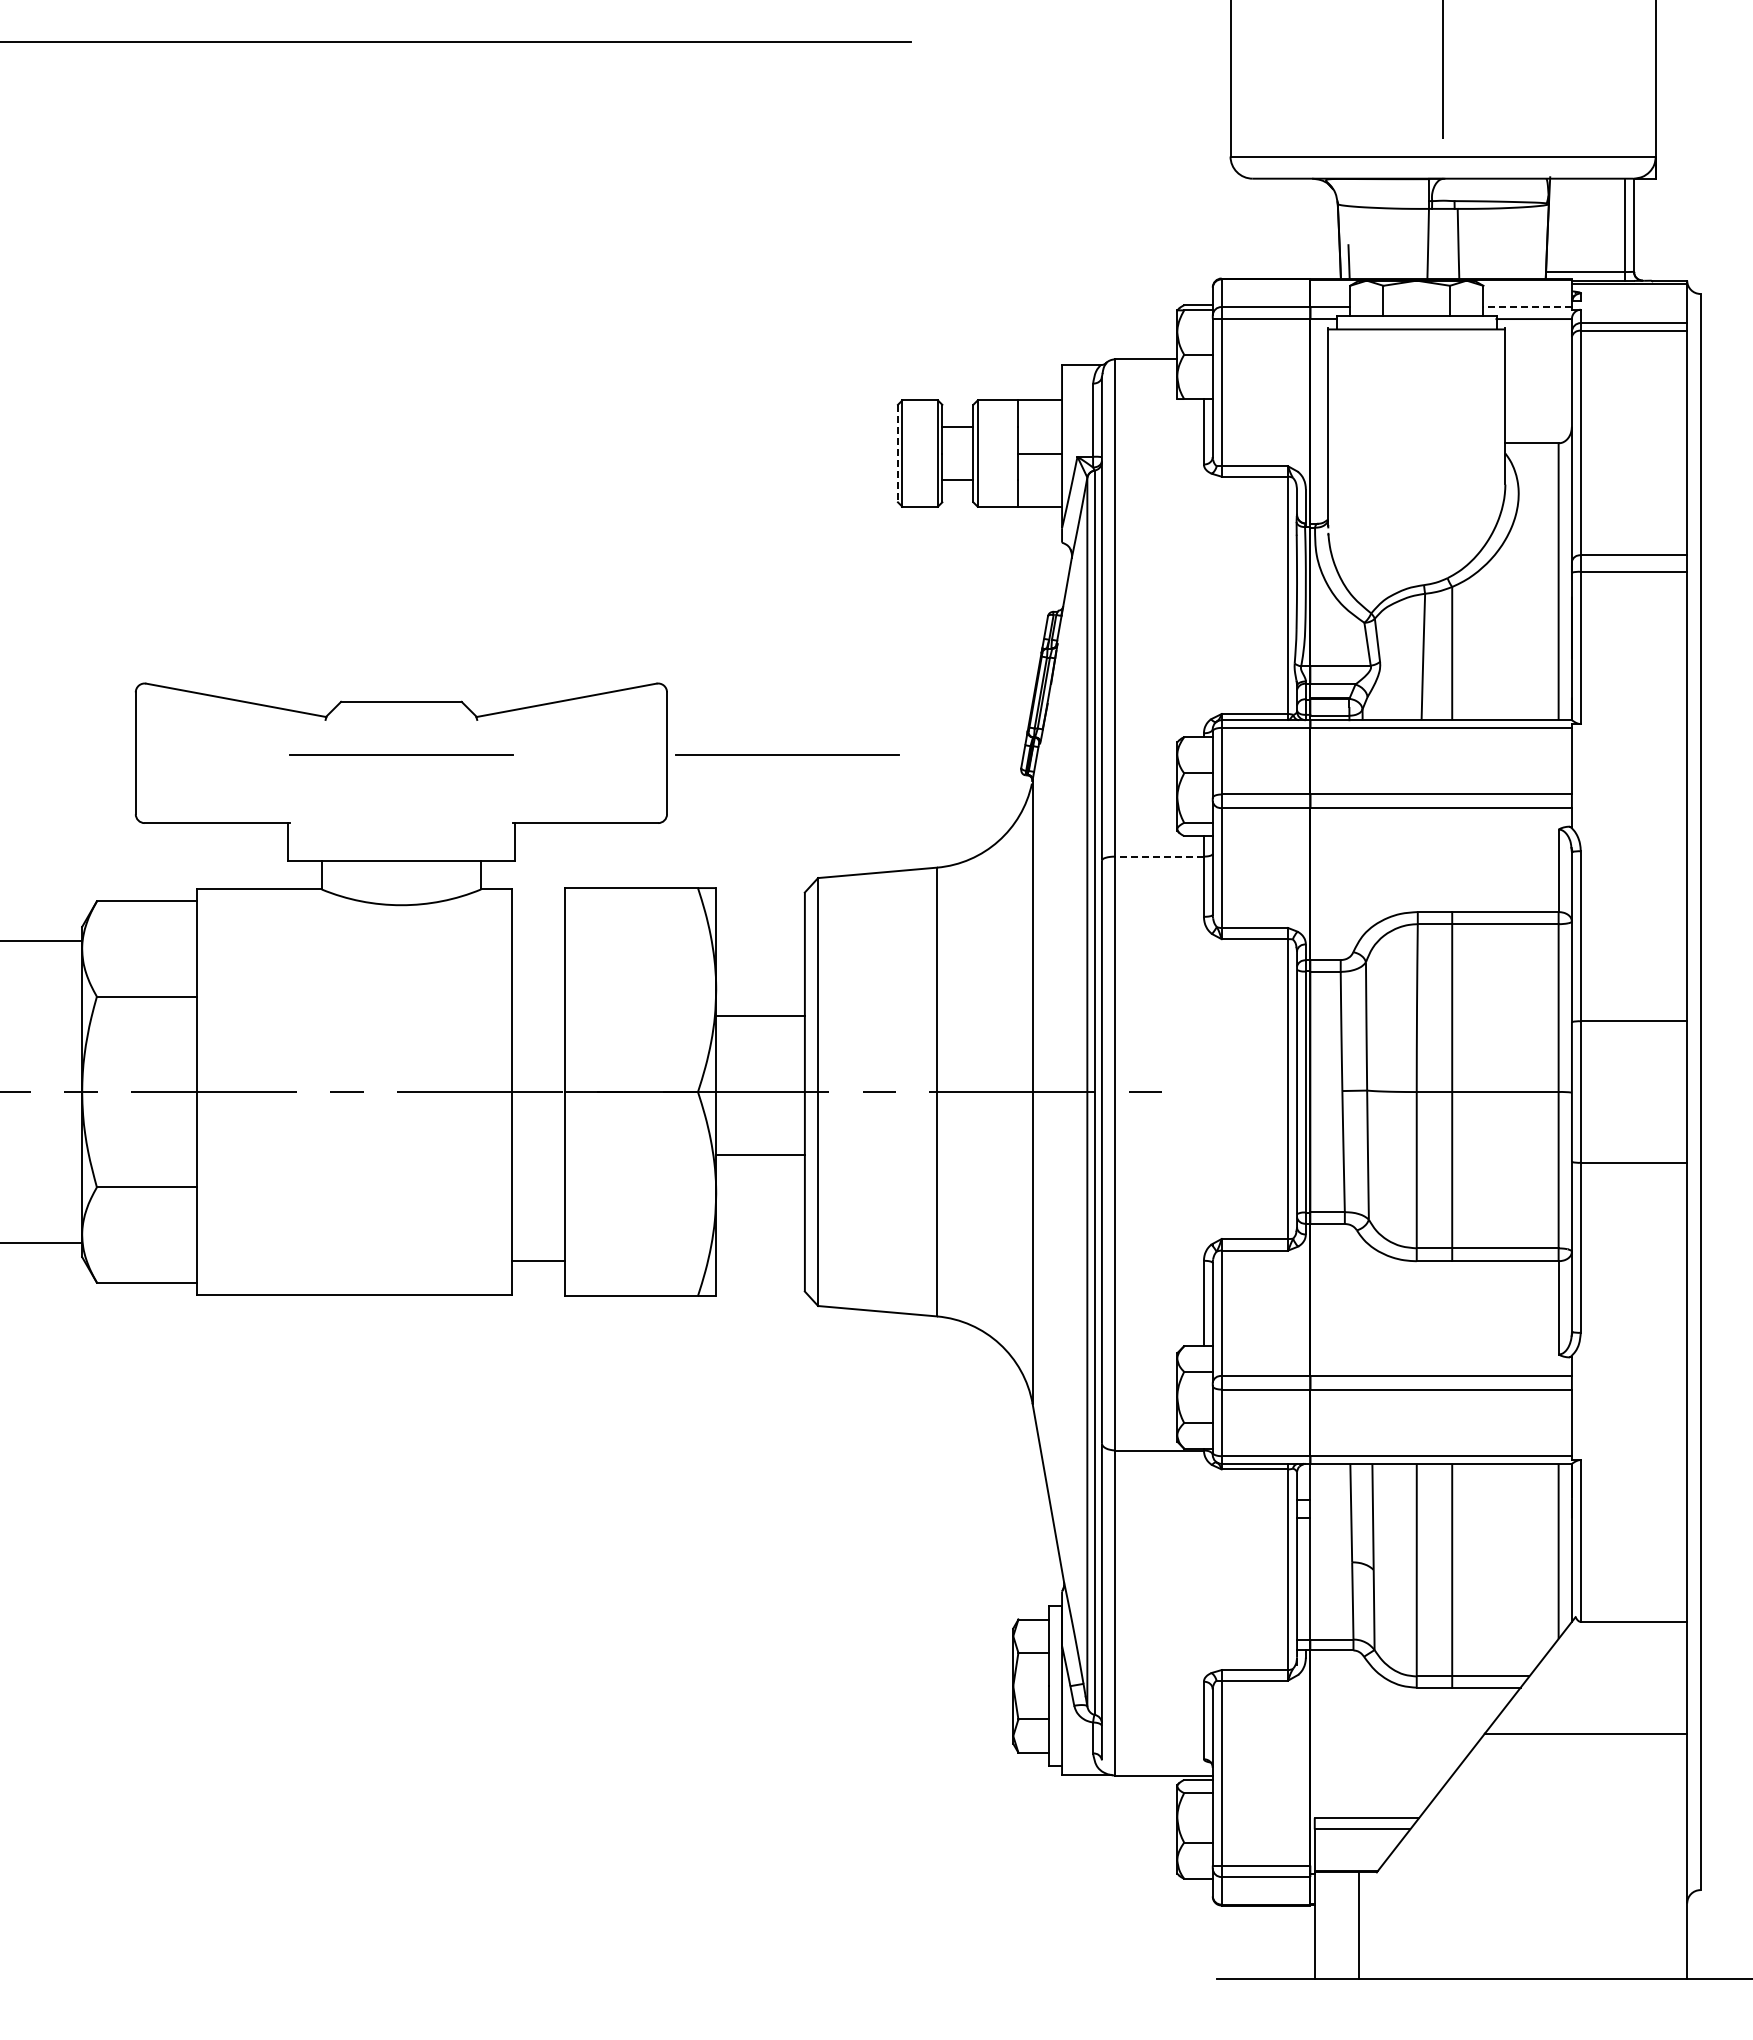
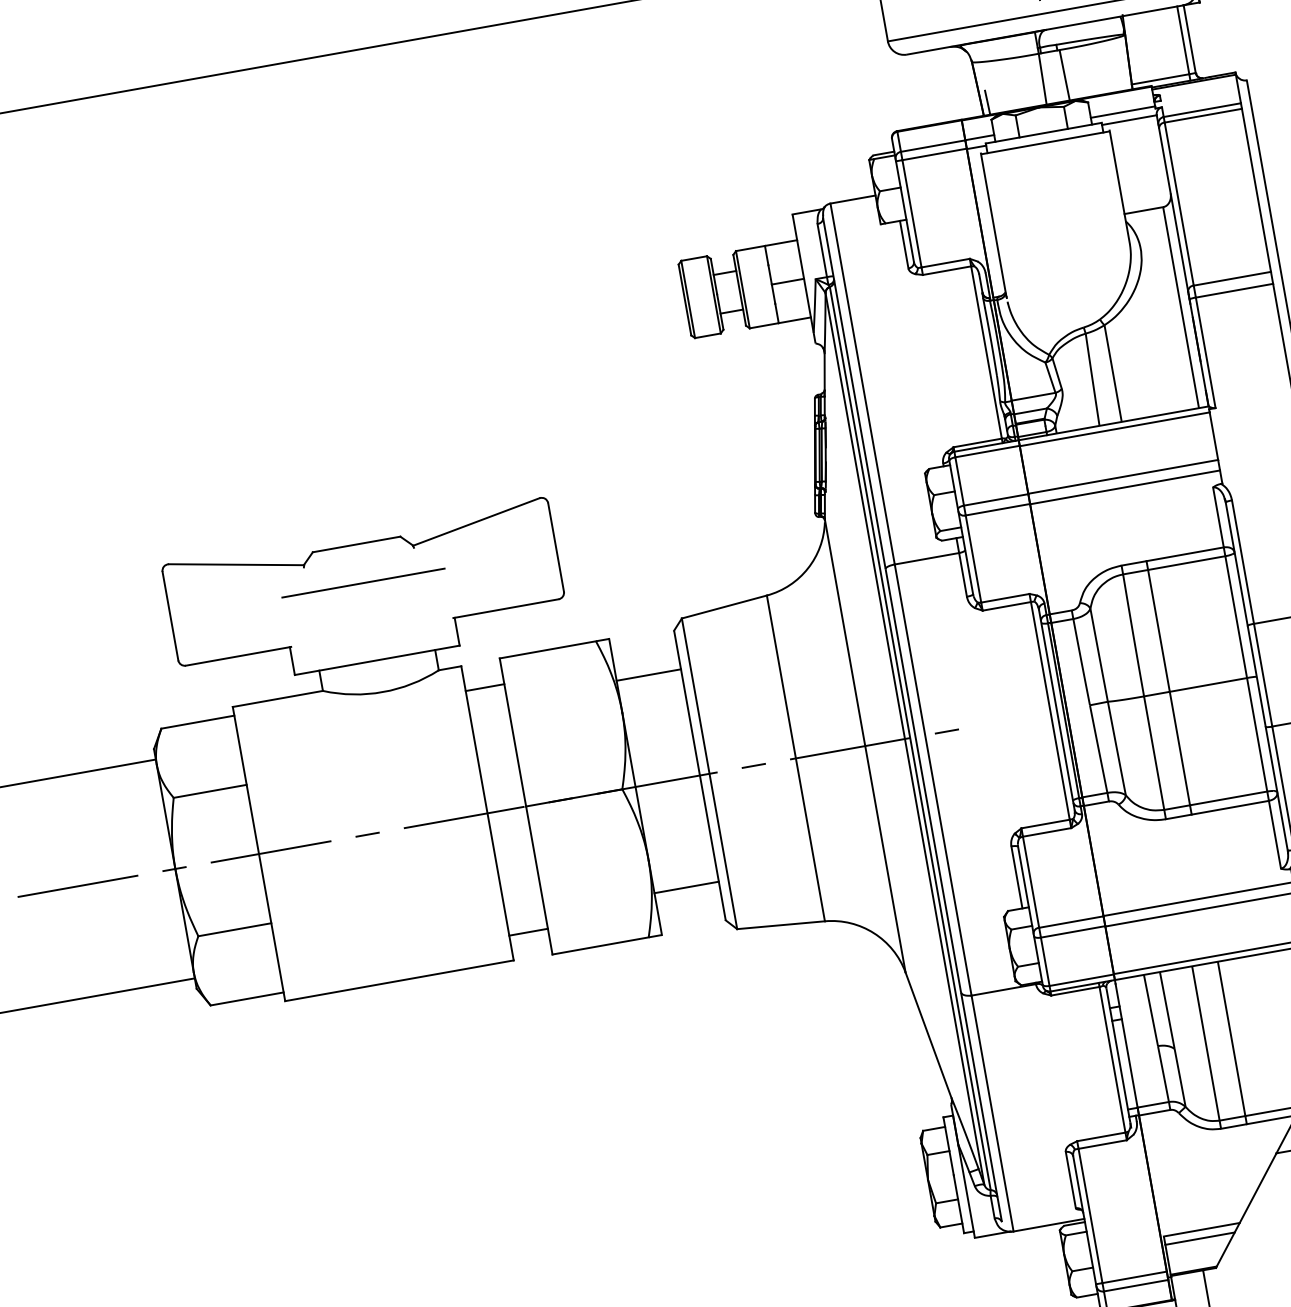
line: (1527, 306) -> (1122, 111), dashed -> solid
line: (897, 453) -> (684, 300), dashed -> solid
line: (787, 754) -> (643, 532), removed
line: (1159, 856) -> (926, 558), dashed -> solid
line: (538, 923) -> (484, 687), added
line: (760, 1015) -> (648, 674), moved
line: (760, 1155) -> (686, 887), moved

